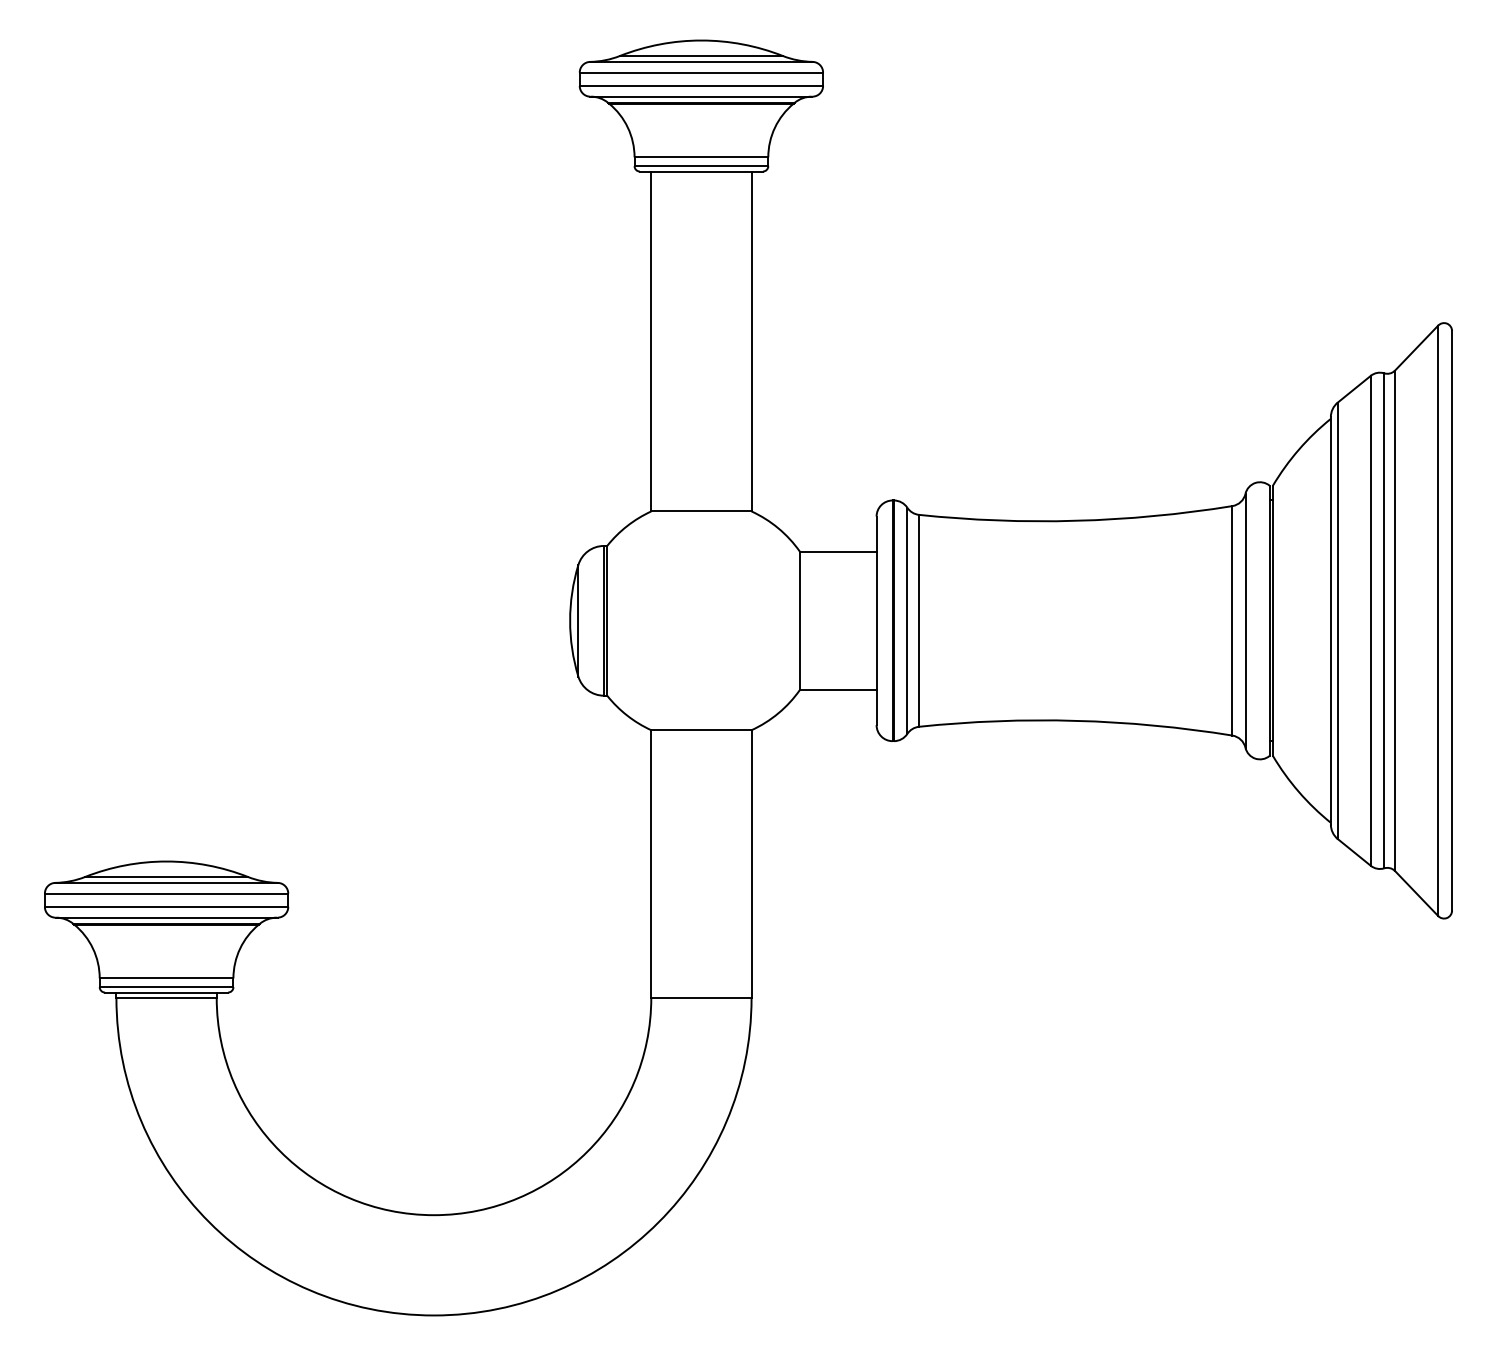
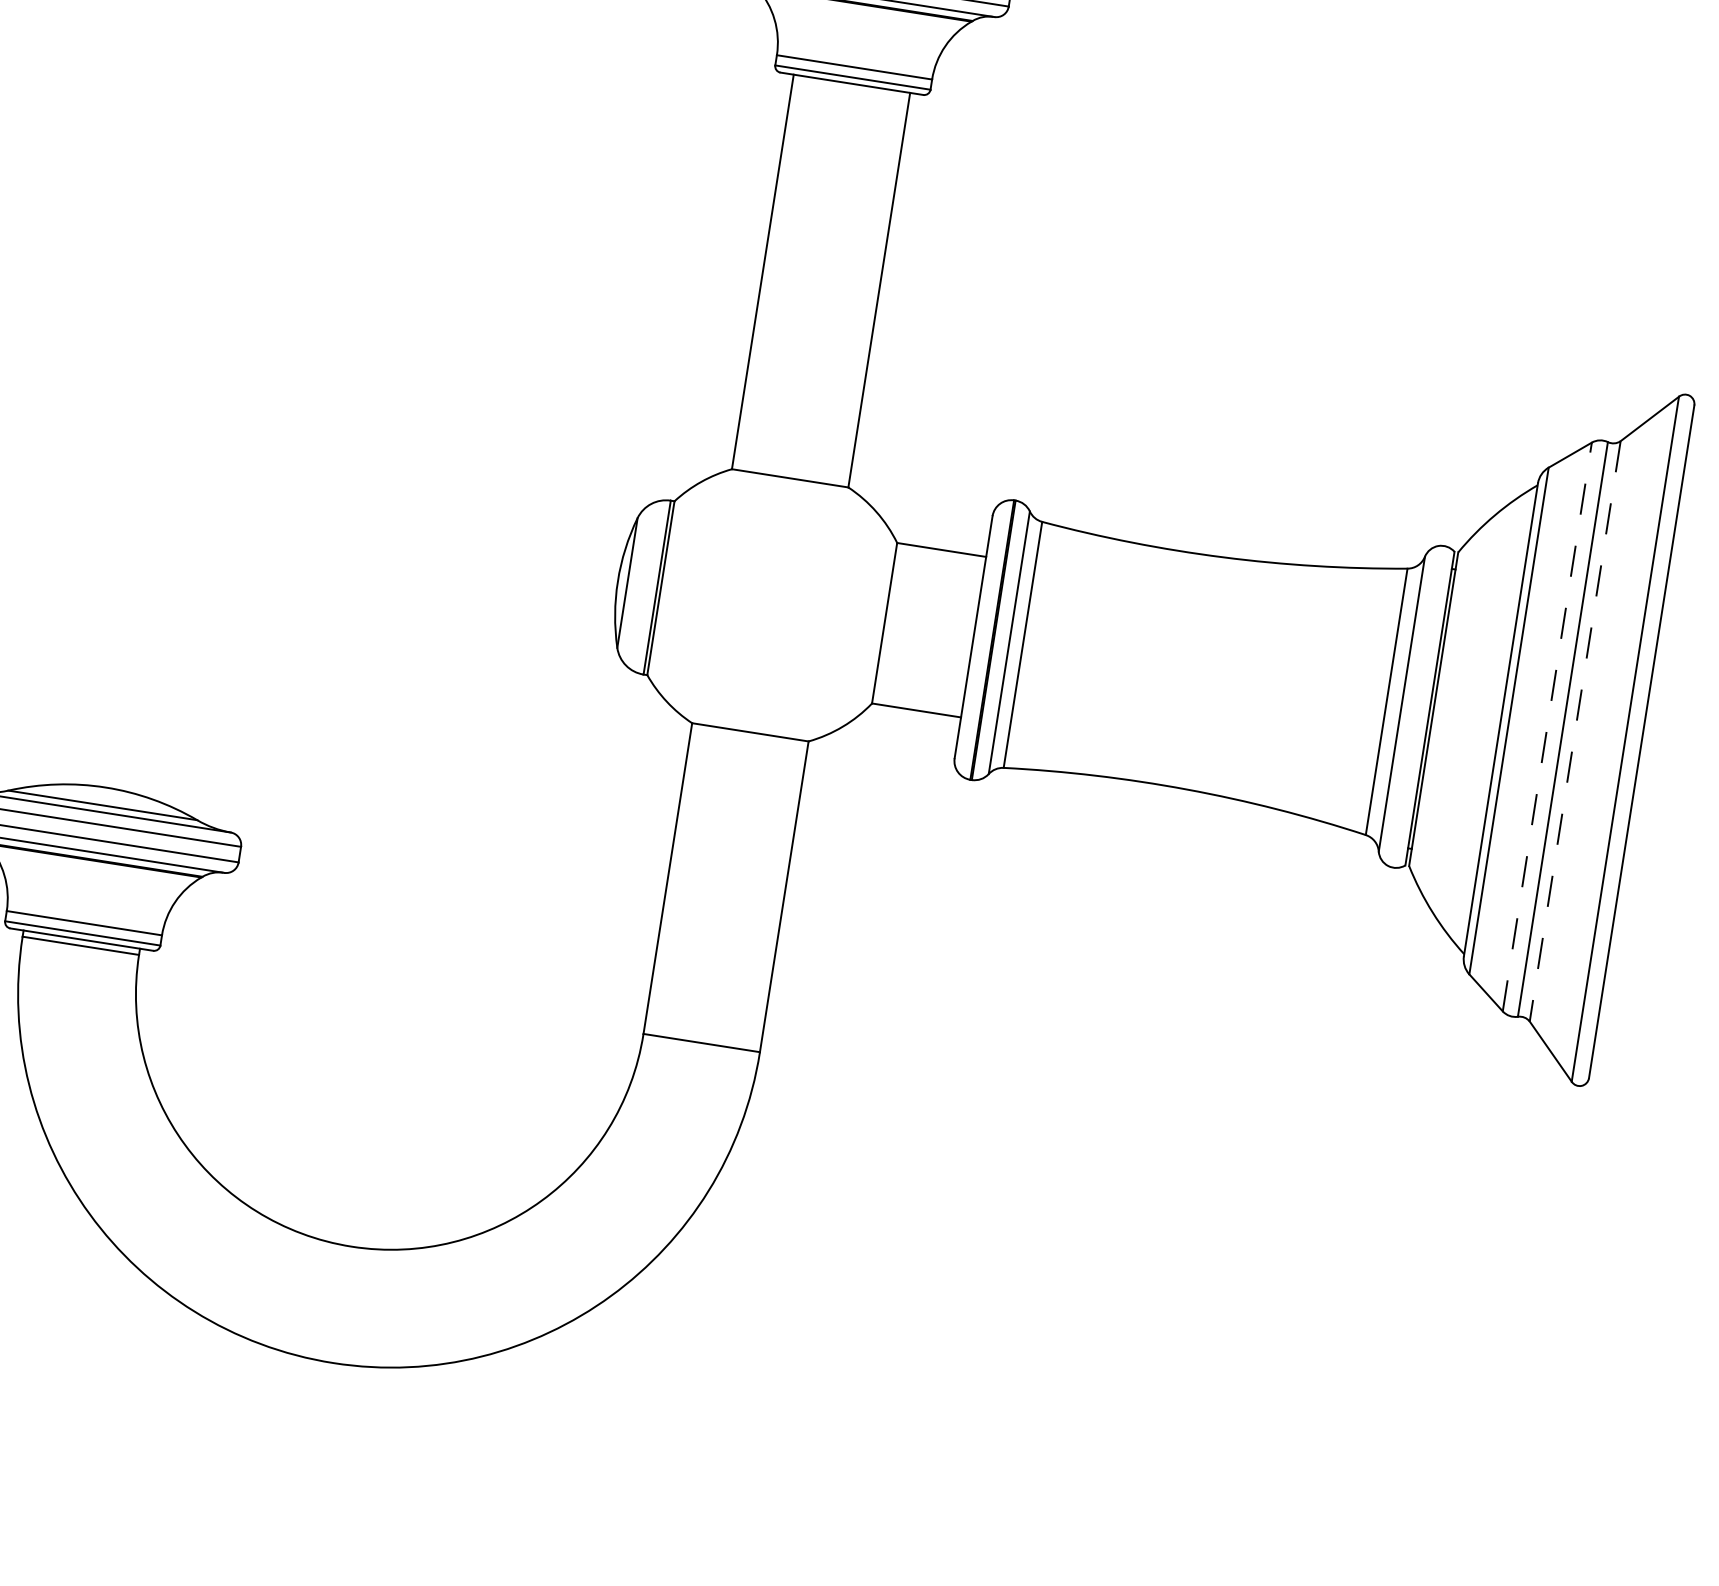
line: (1370, 620) -> (1547, 726), solid -> dashed
line: (1394, 620) -> (1574, 730), solid -> dashed

